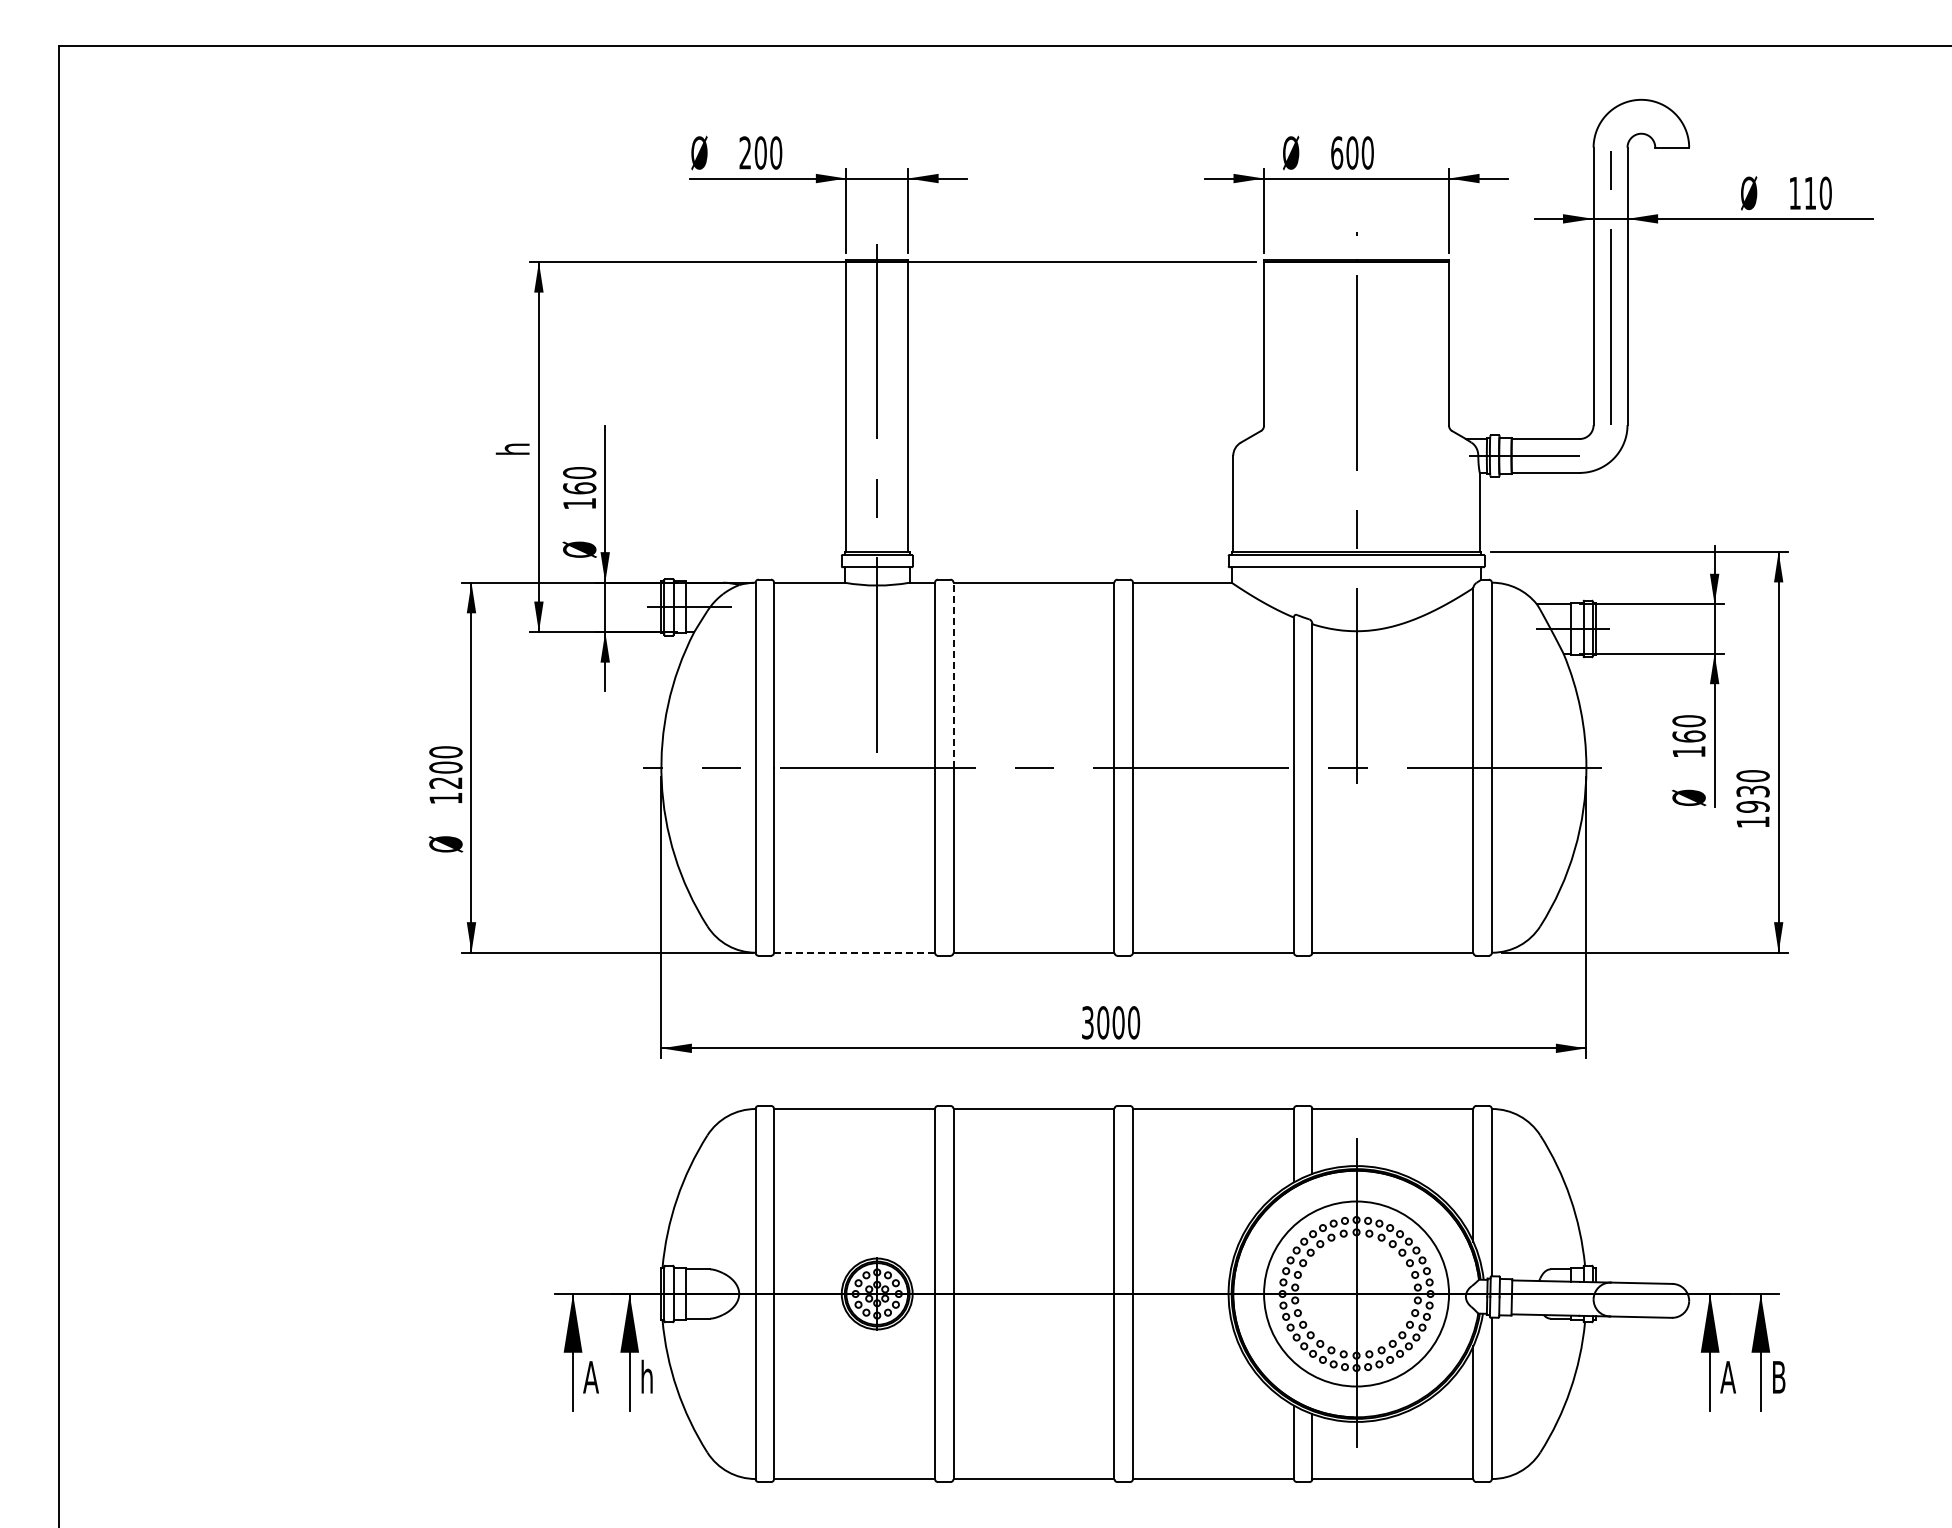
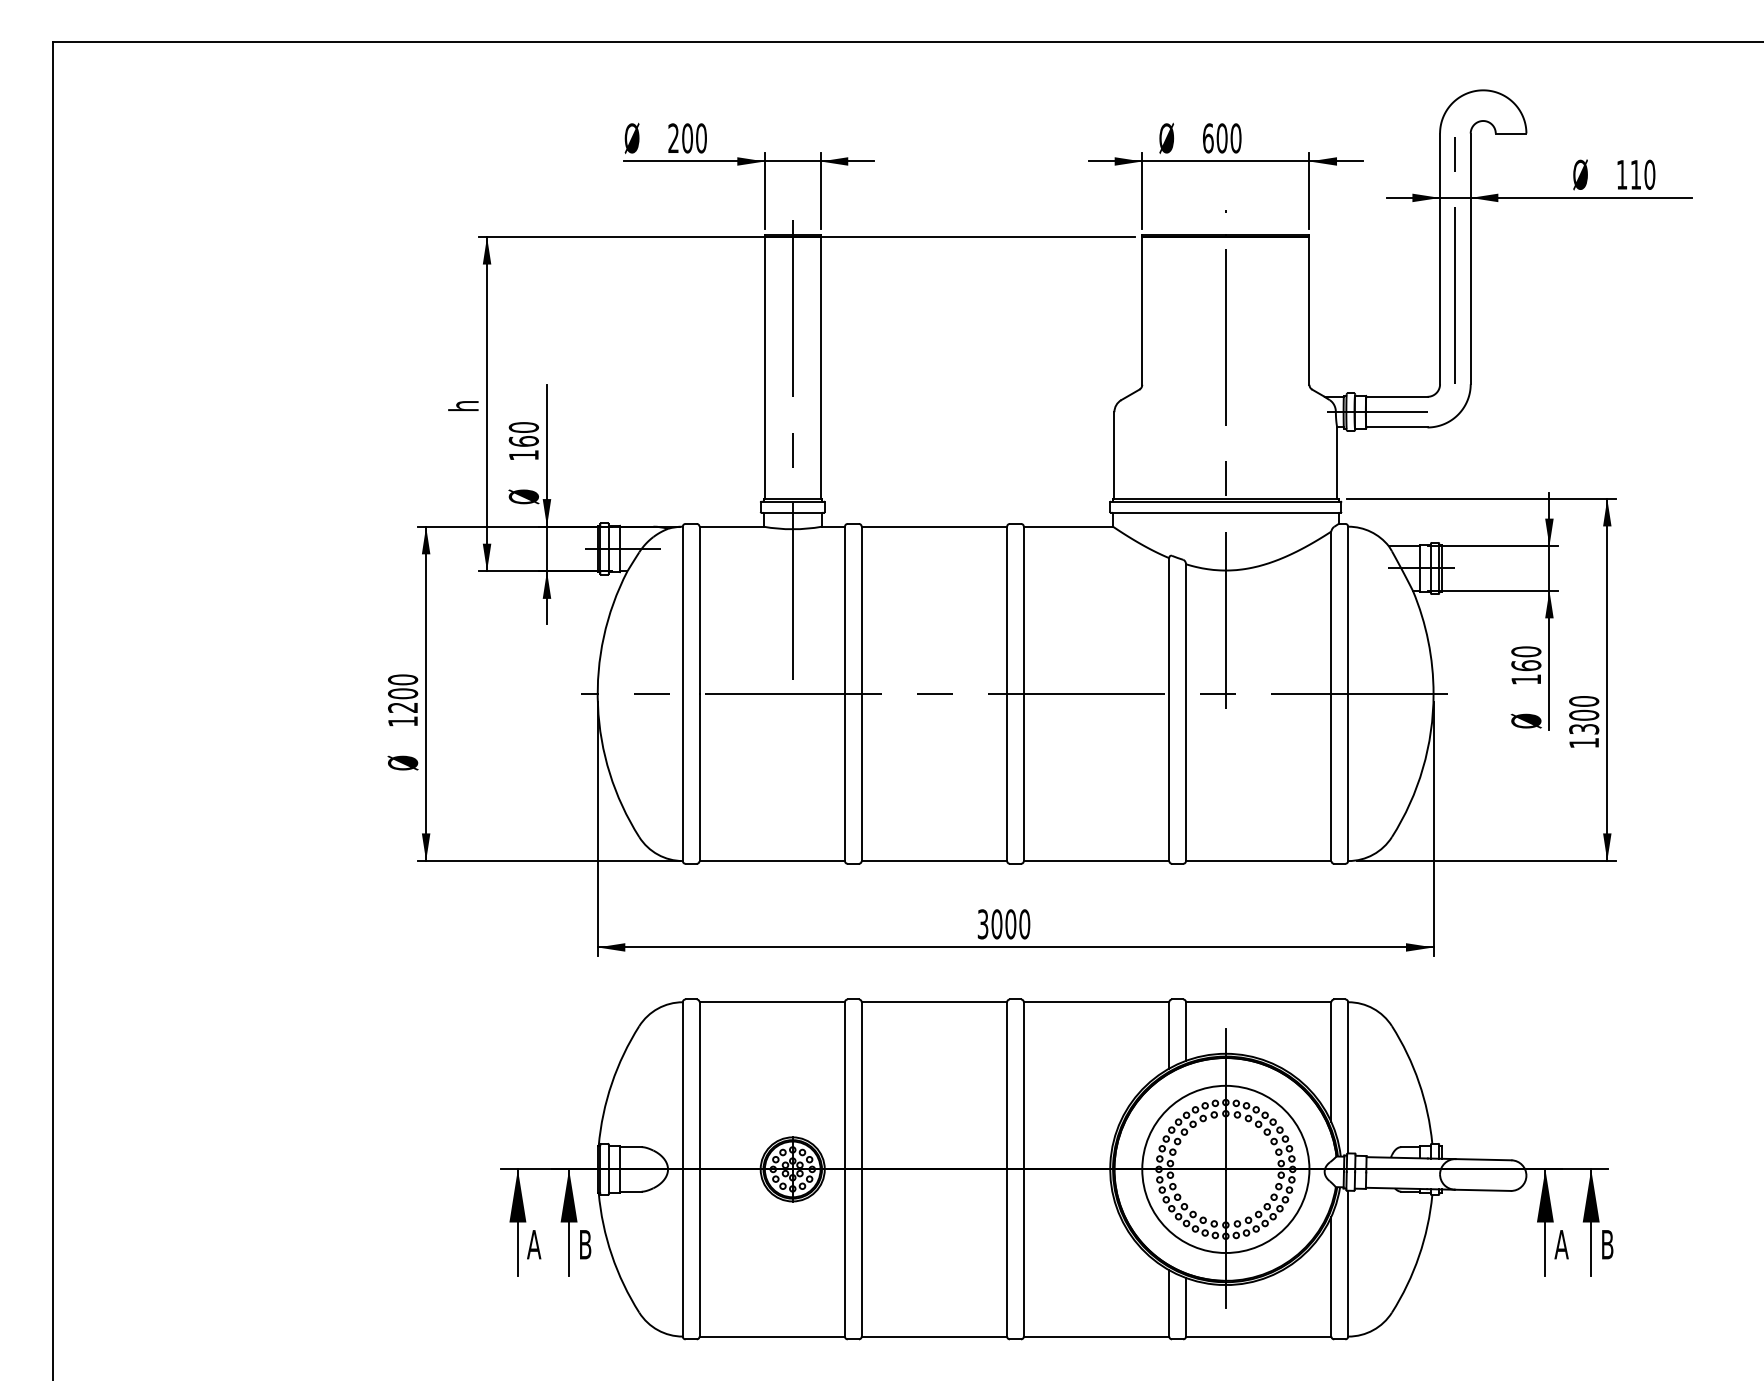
line: (953, 675) -> (861, 610), dashed -> solid
text: (1752, 798) -> (1583, 721), 1930 -> 1300
line: (855, 952) -> (773, 860), dashed -> solid
text: (647, 1376) -> (585, 1243), h -> B

